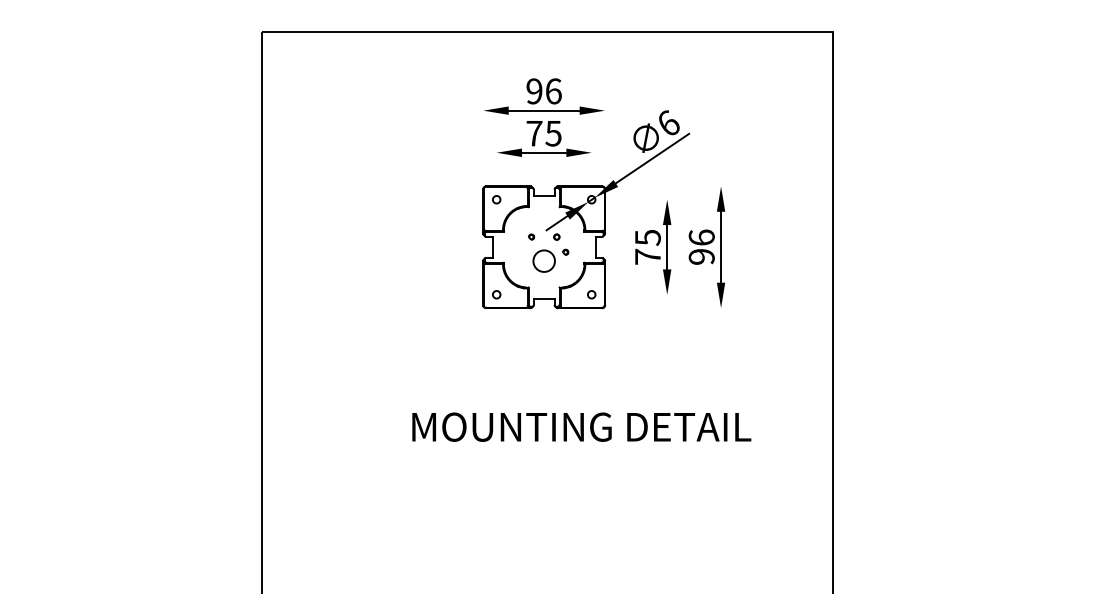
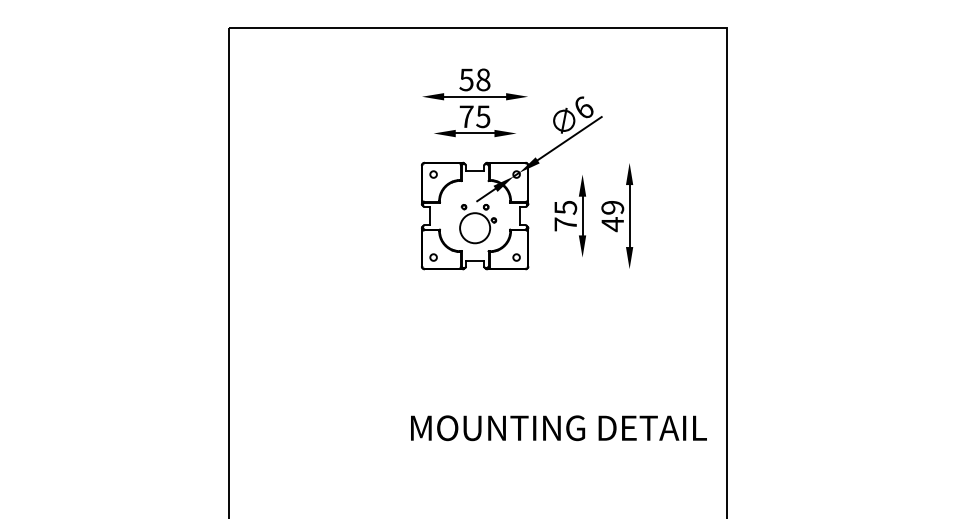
text: (543, 90) -> (474, 79), 96 -> 58
text: (701, 247) -> (612, 216), 96 -> 49
circle: (543, 260) -> (474, 227), size x1.6
text: (581, 427) -> (558, 428), moved

